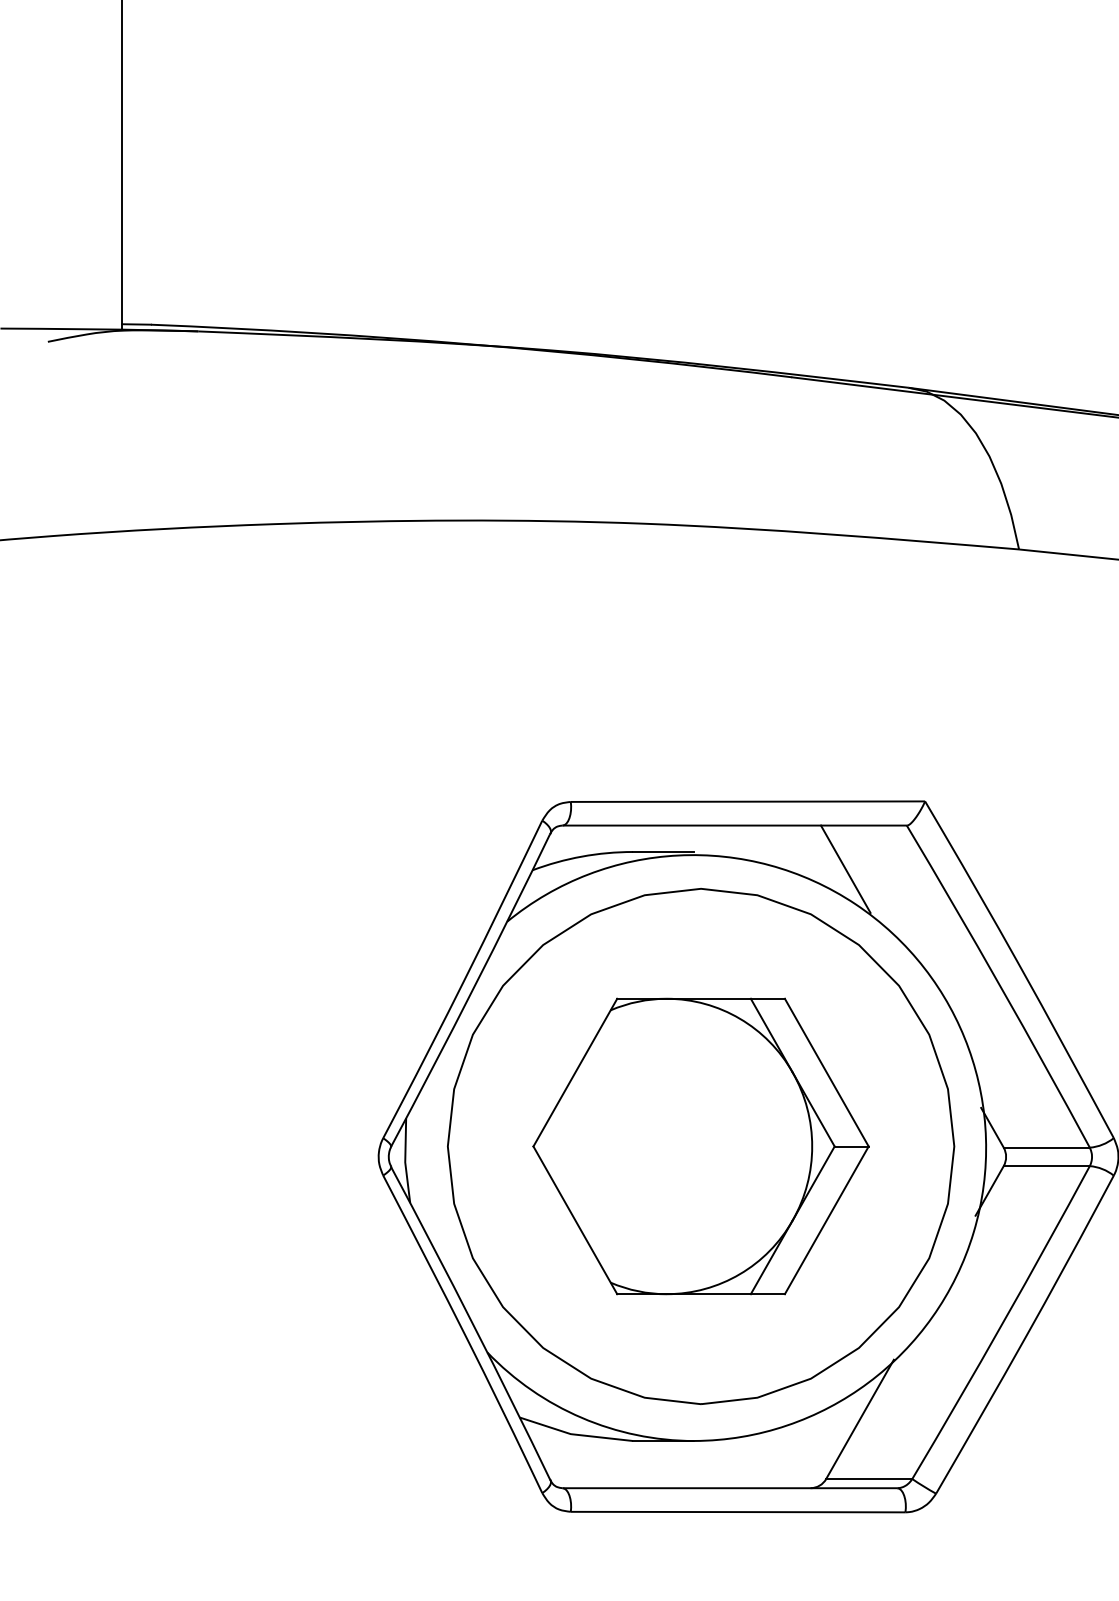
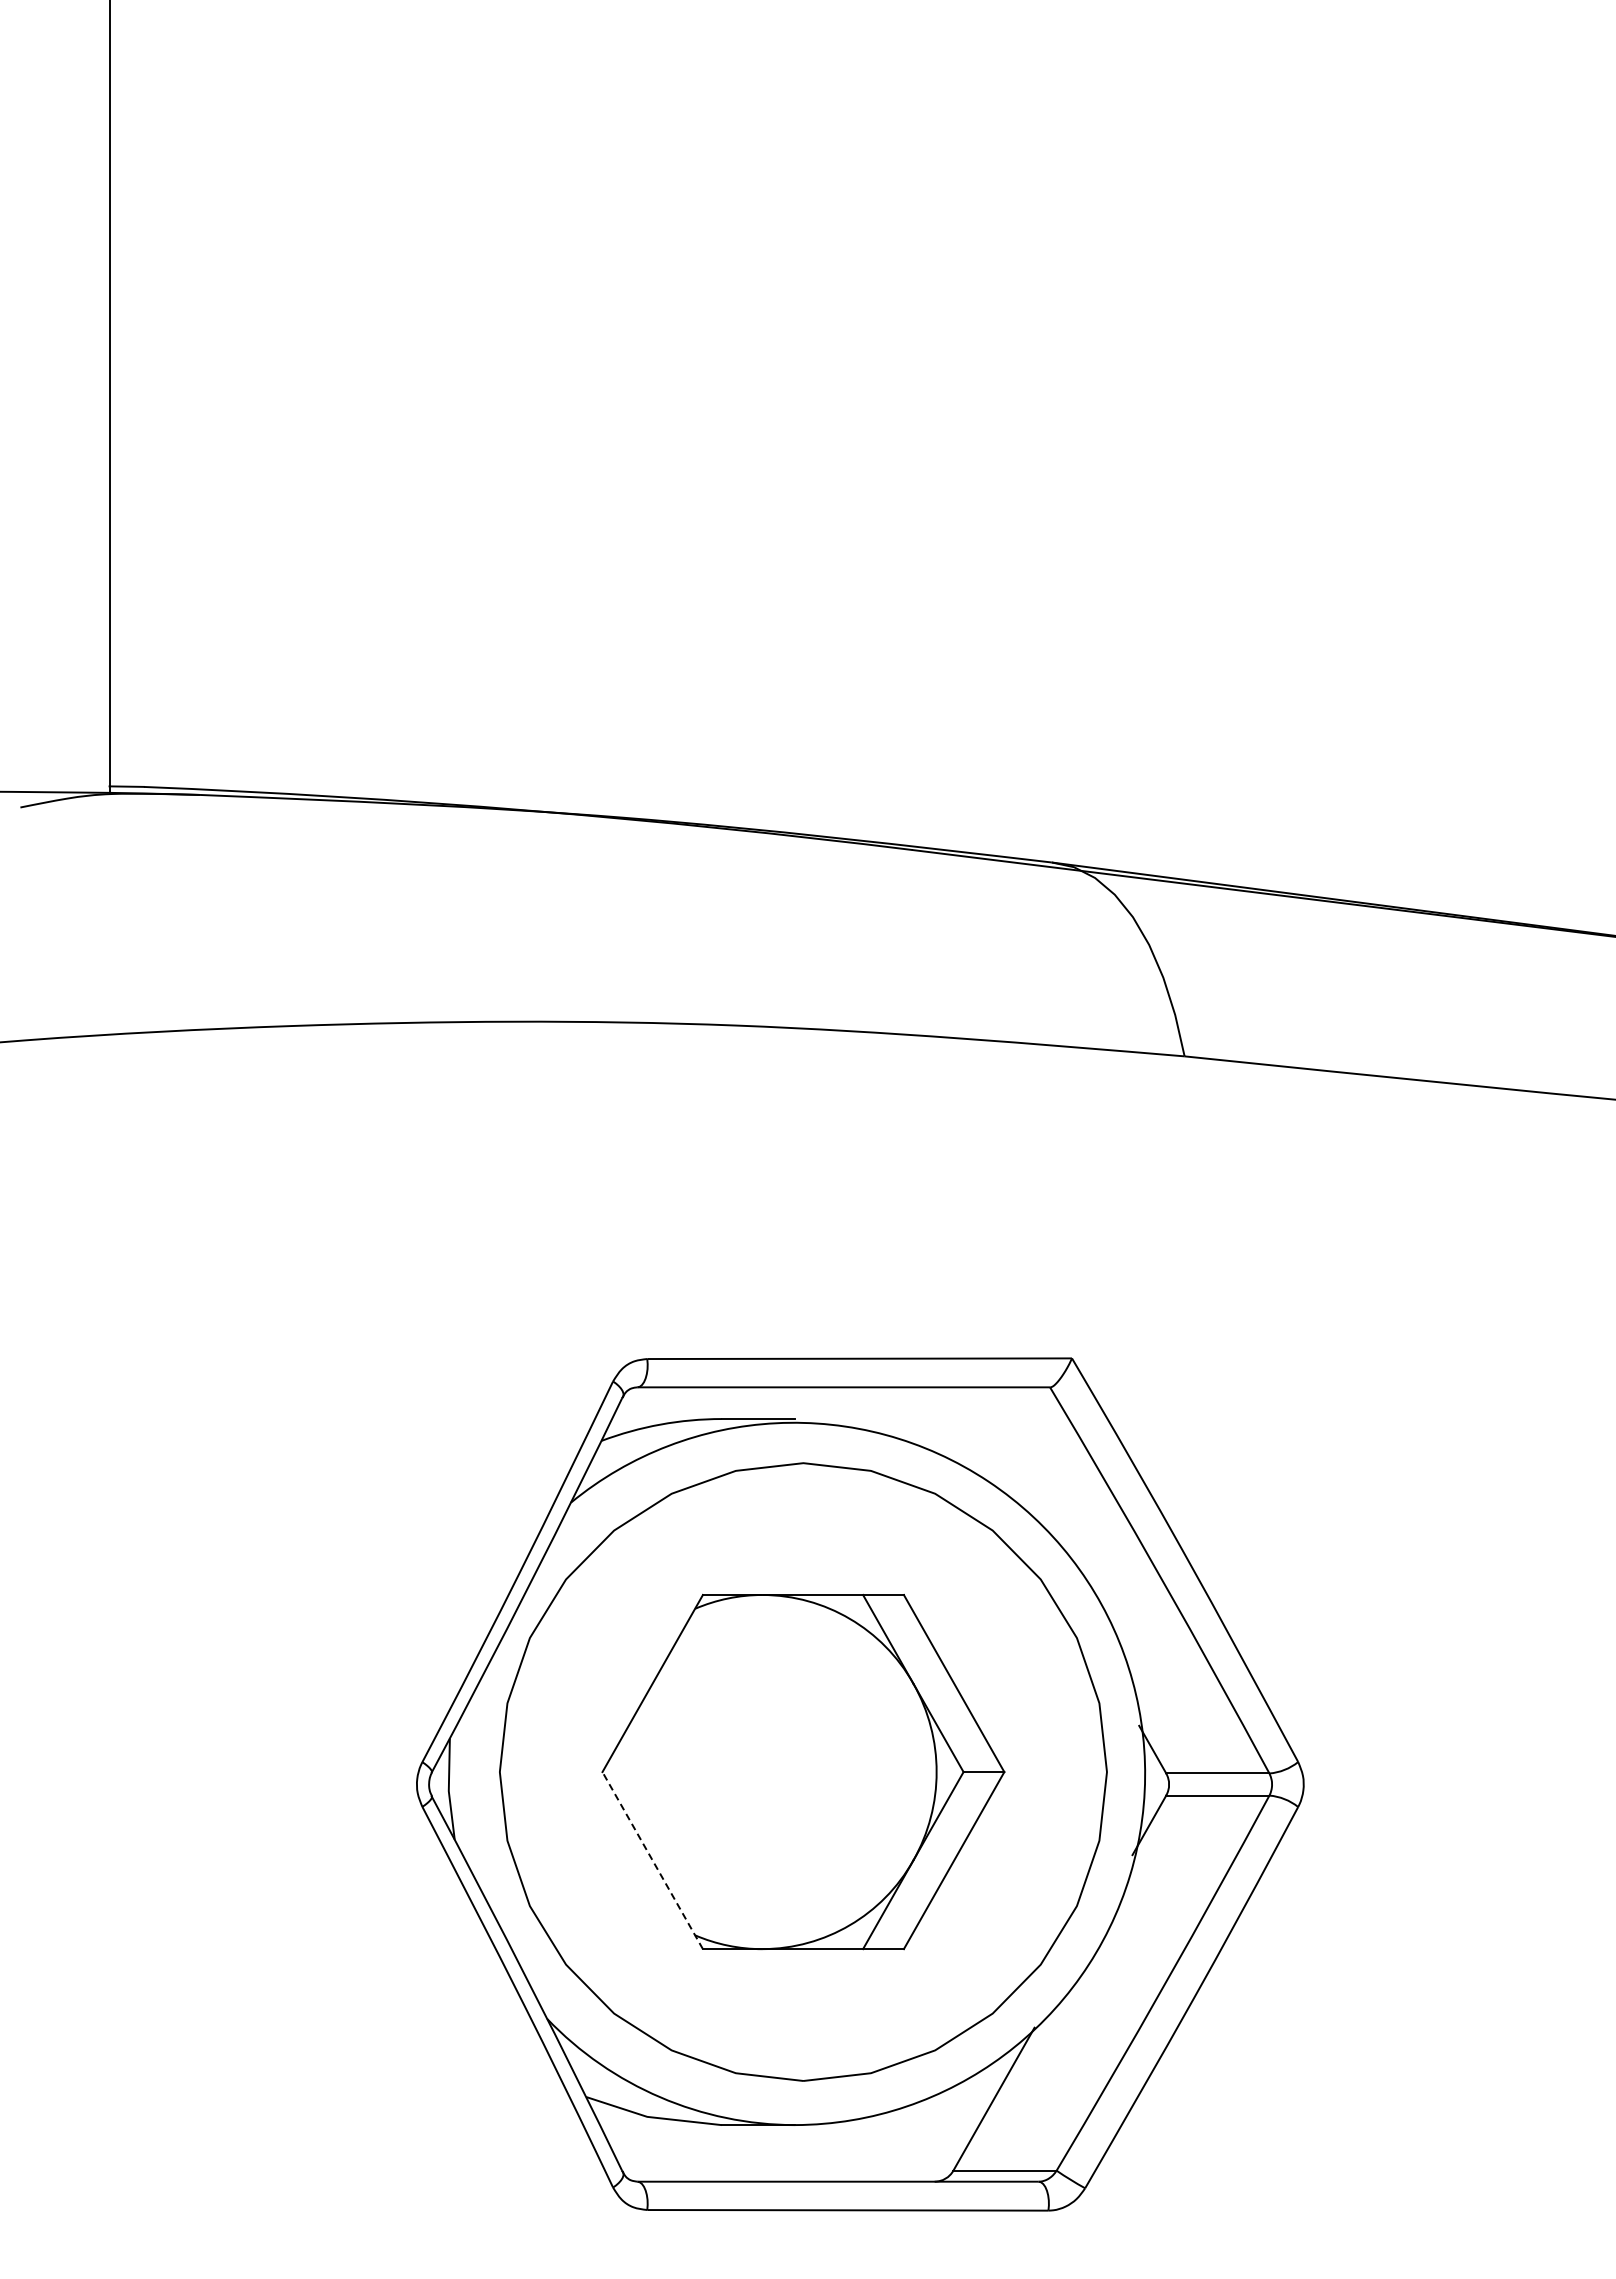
line: (845, 869) -> (976, 1439), removed
line: (575, 1220) -> (652, 1860), solid -> dashed

